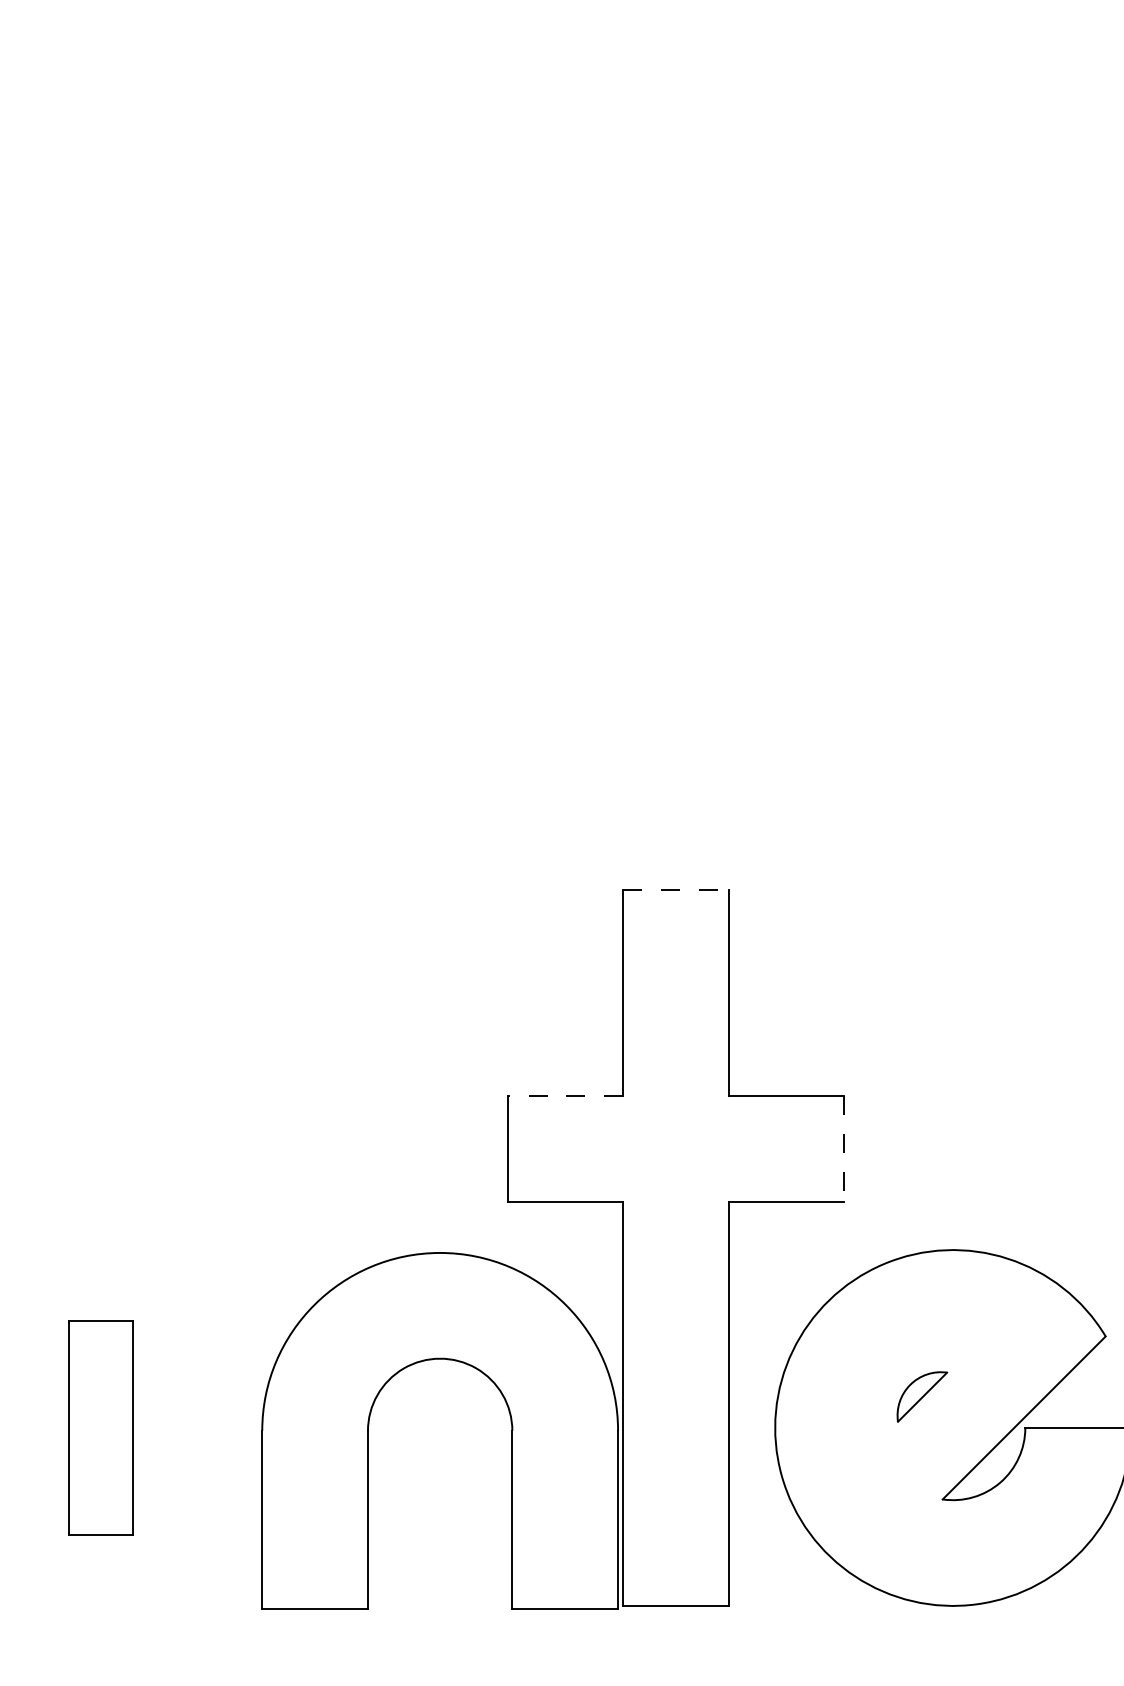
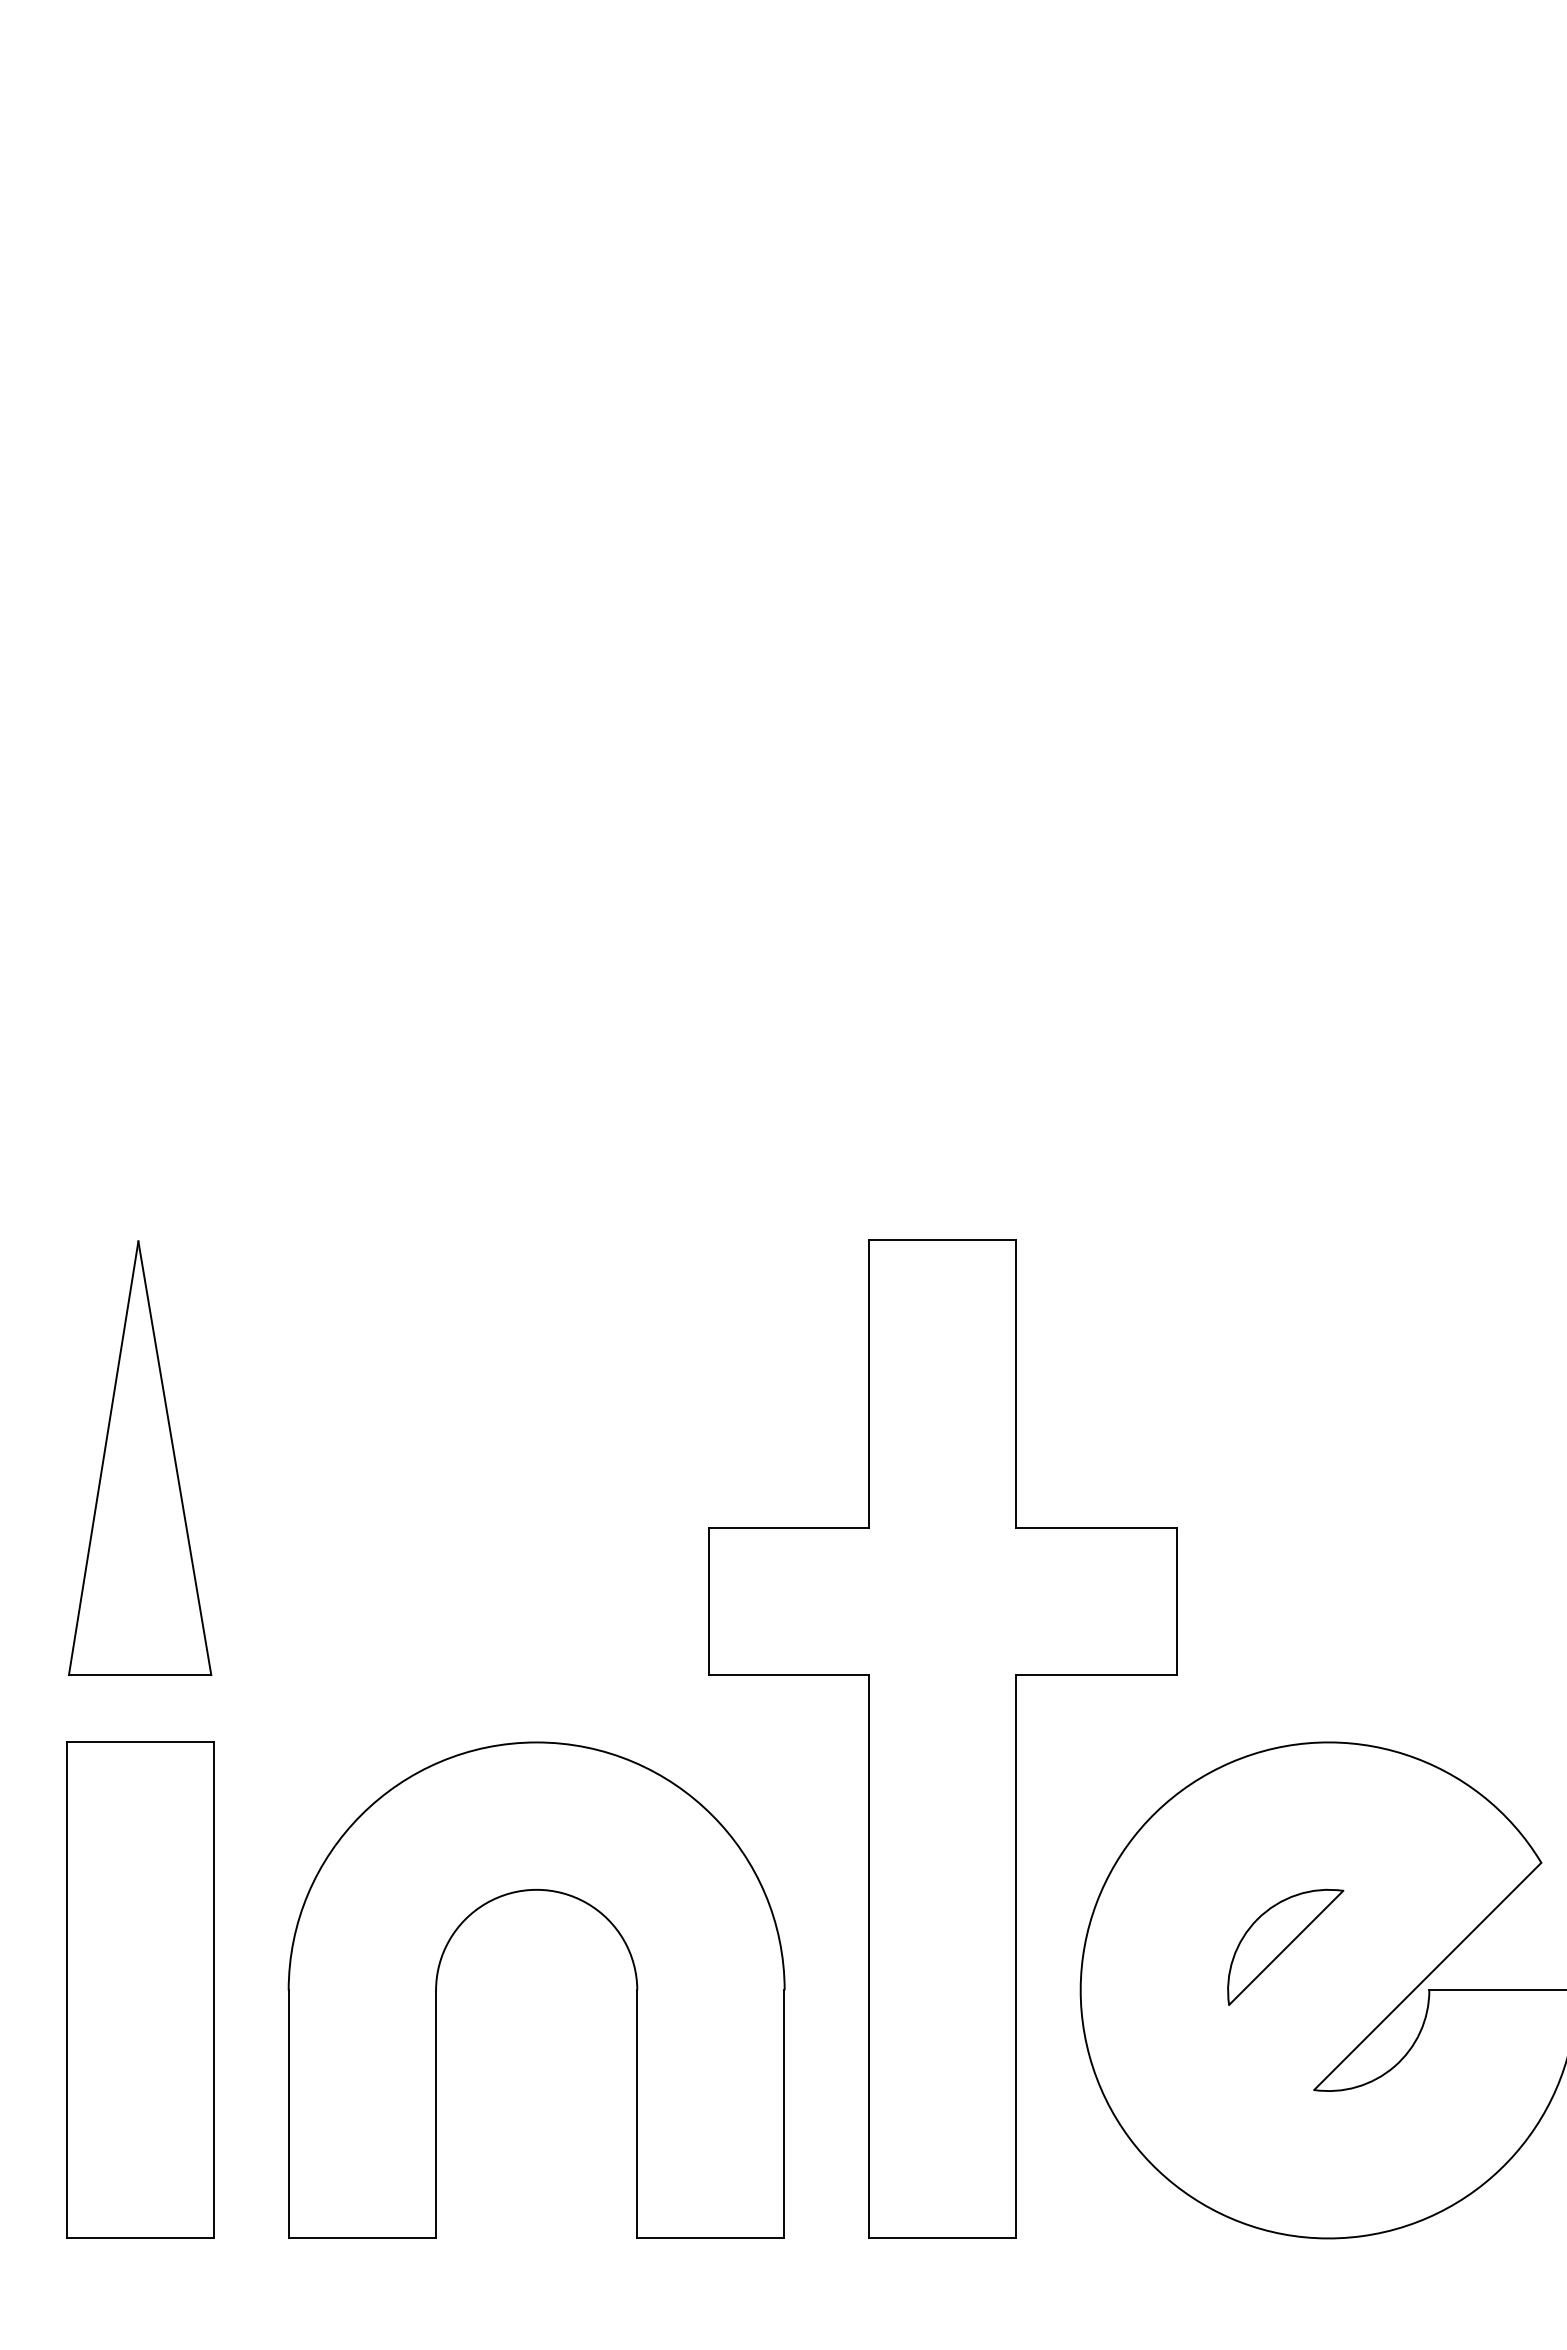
line: (676, 889) -> (942, 1240), dashed -> solid
part: (100, 1045) -> (140, 1457), added
line: (565, 1095) -> (788, 1527), dashed -> solid
line: (843, 1148) -> (1176, 1601), dashed -> solid
part: (434, 1359) -> (528, 1891), moved
part: (922, 1396) -> (1285, 1946), size x1.67
part: (100, 1427) -> (140, 1989), size x1.67

